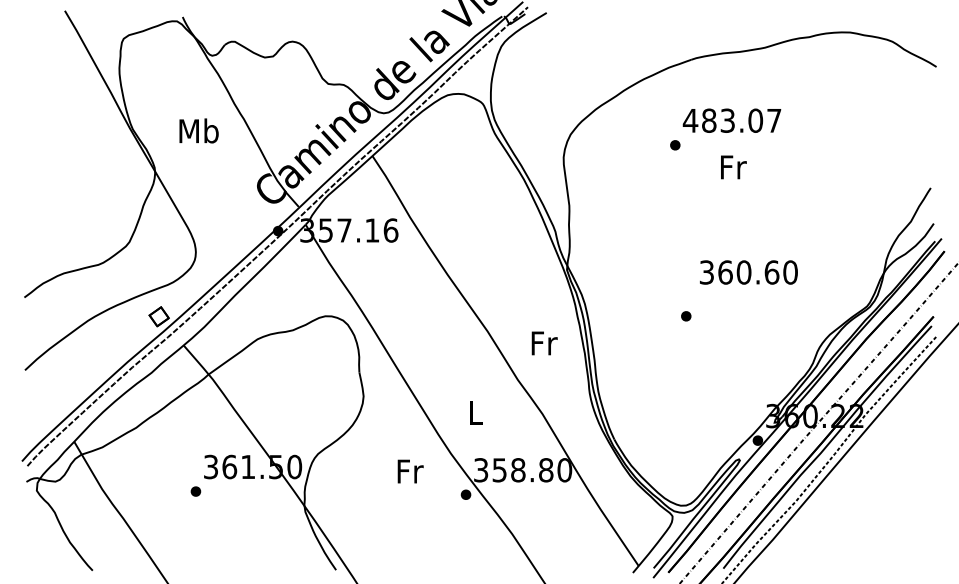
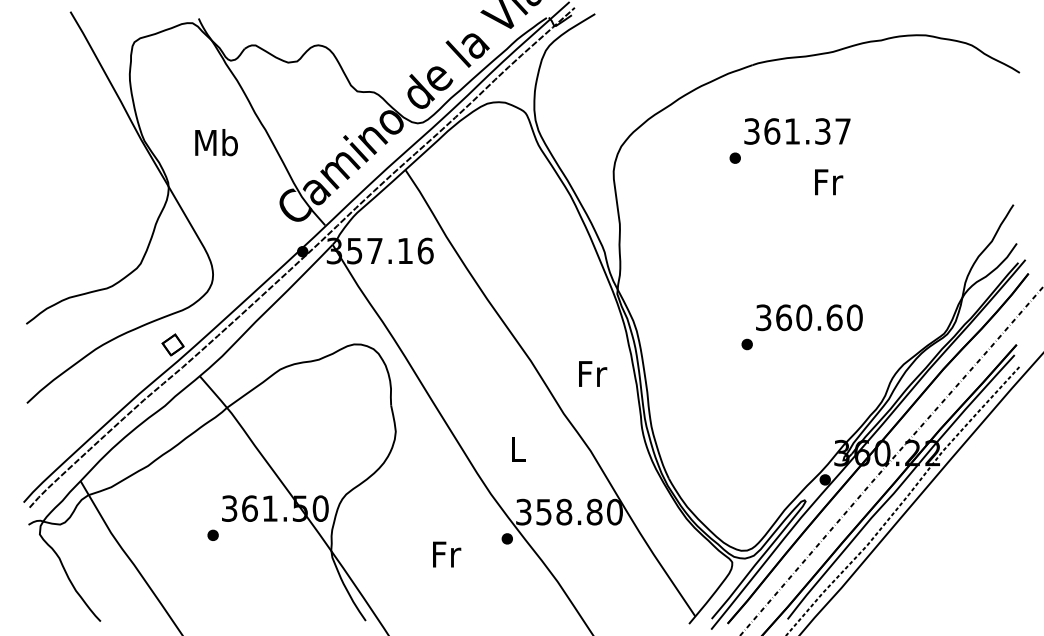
text: (722, 120) -> (786, 131), 483.07 -> 361.37
text: (734, 167) -> (829, 182), moved
text: (748, 272) -> (809, 317), moved
text: (411, 471) -> (447, 554), moved

